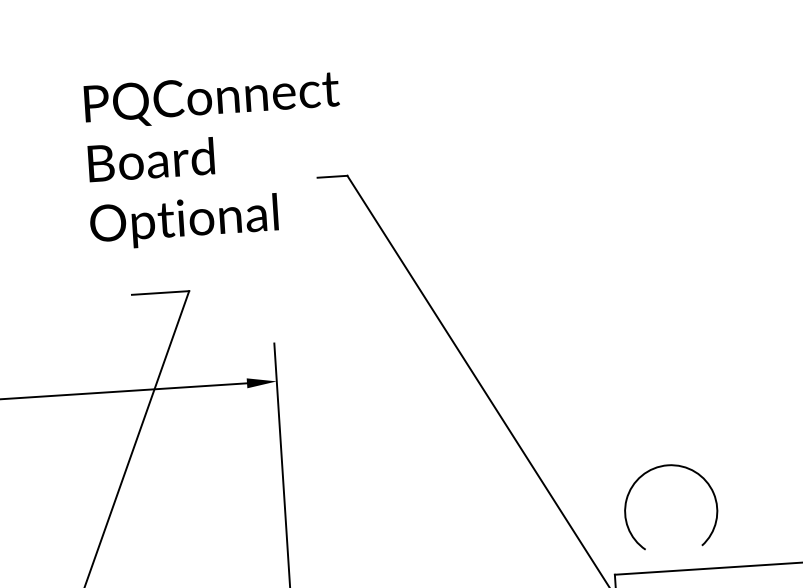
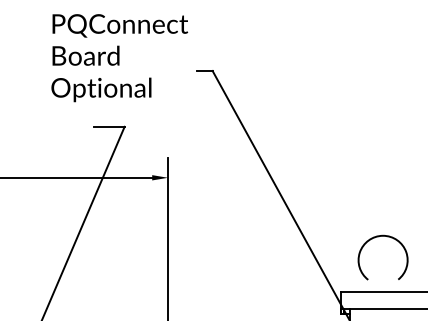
text: (214, 160) -> (119, 58), moved
arc: (659, 469) -> (378, 237), moved

